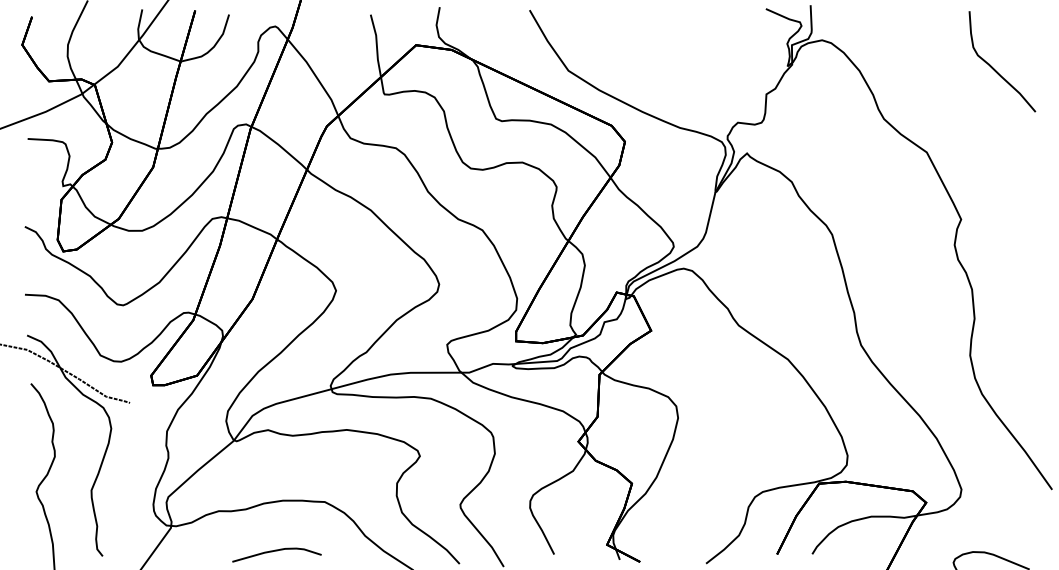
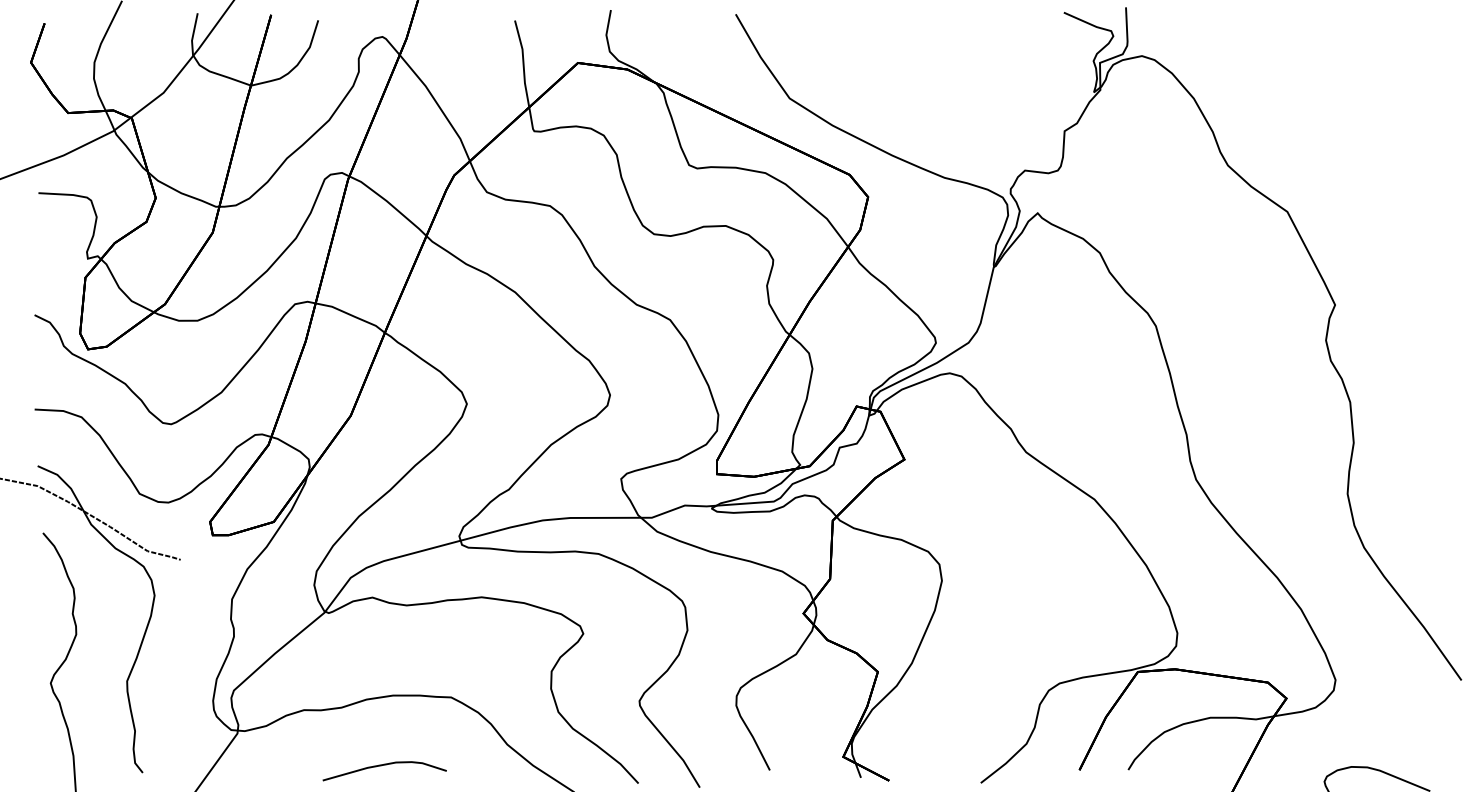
curve: (994, 68) -> (1381, 95), removed

